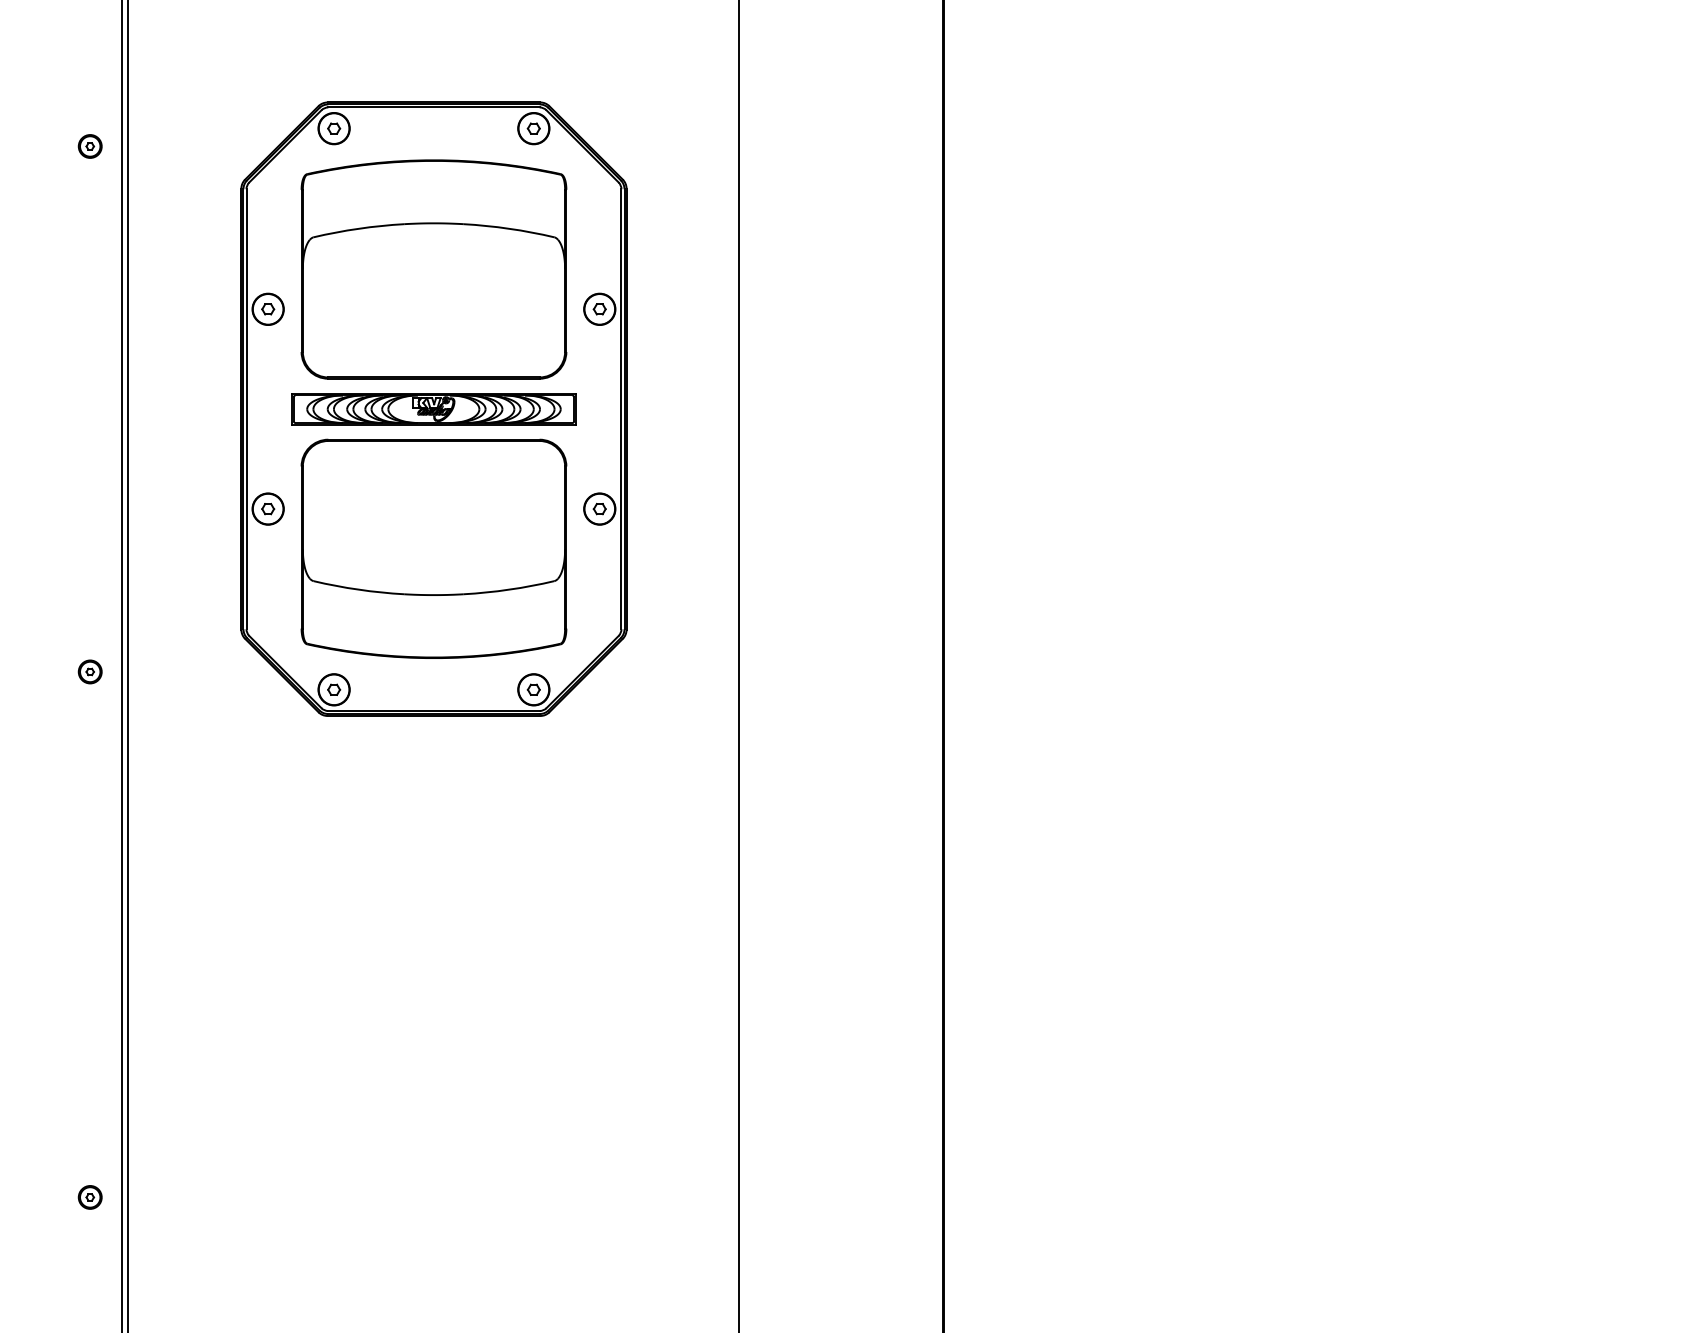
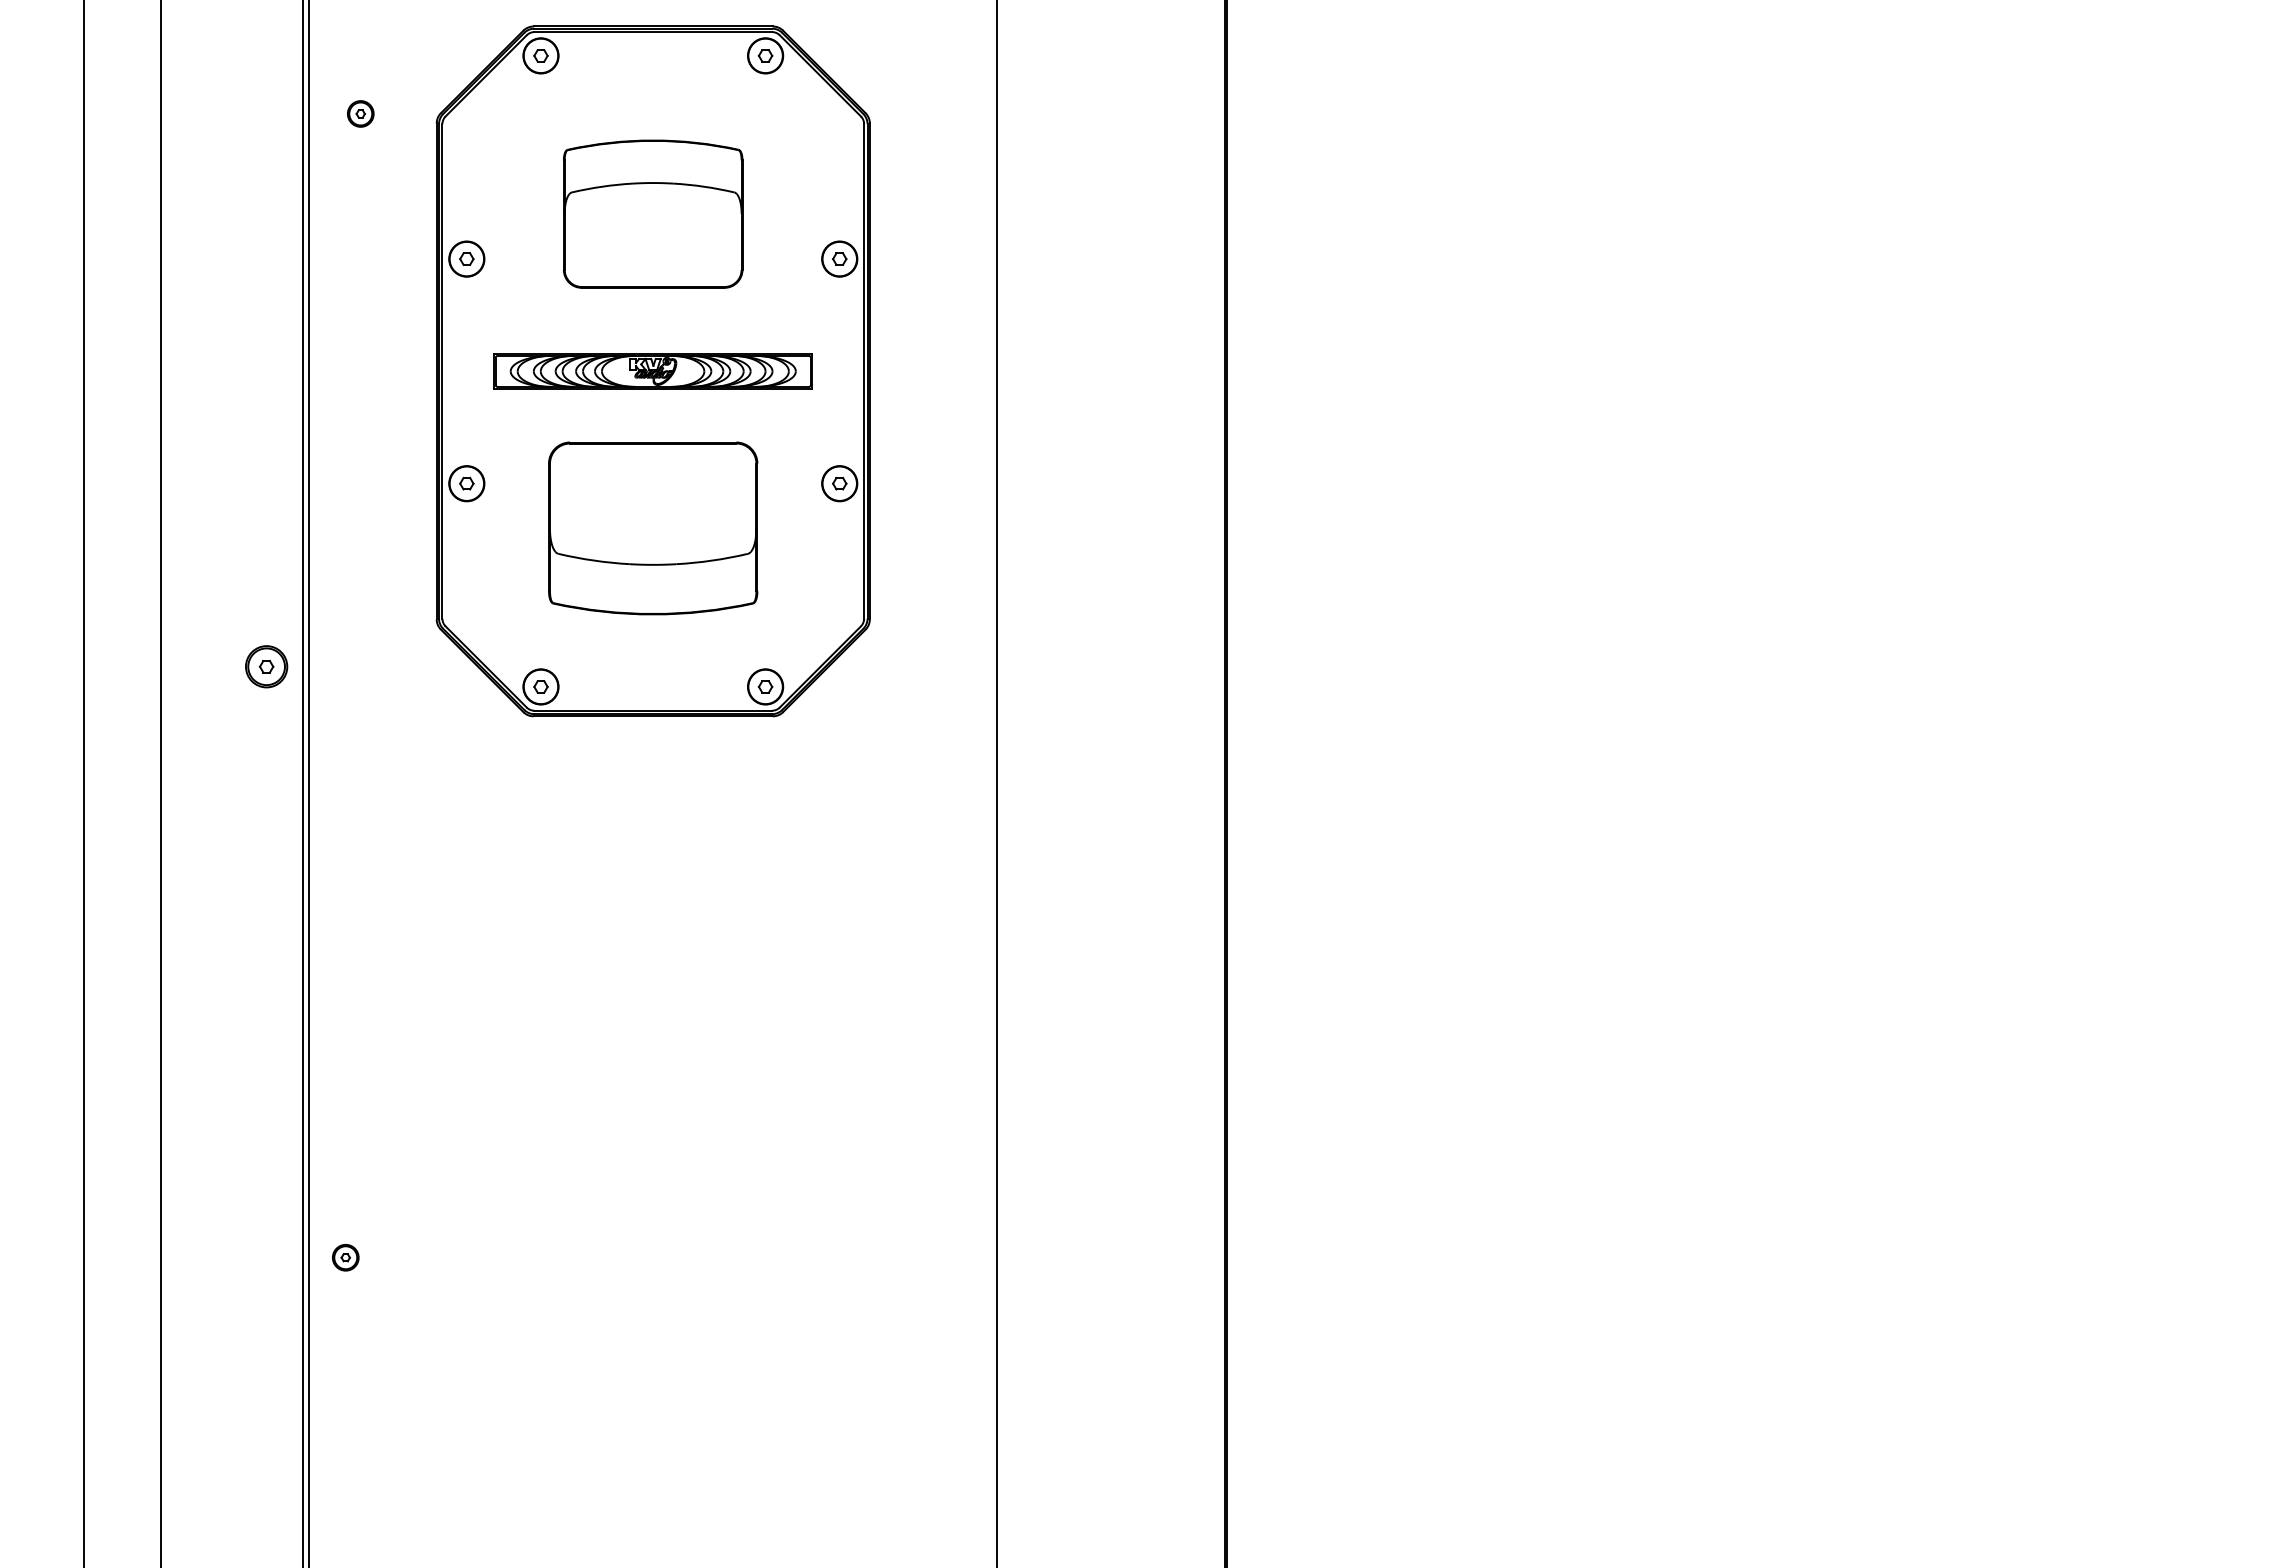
part: (90, 146) -> (360, 113), moved
part: (433, 268) -> (652, 213), size x0.6
part: (433, 548) -> (652, 528), size x0.7
part: (90, 671) -> (266, 666), size x1.6
part: (90, 1197) -> (345, 1257), moved

